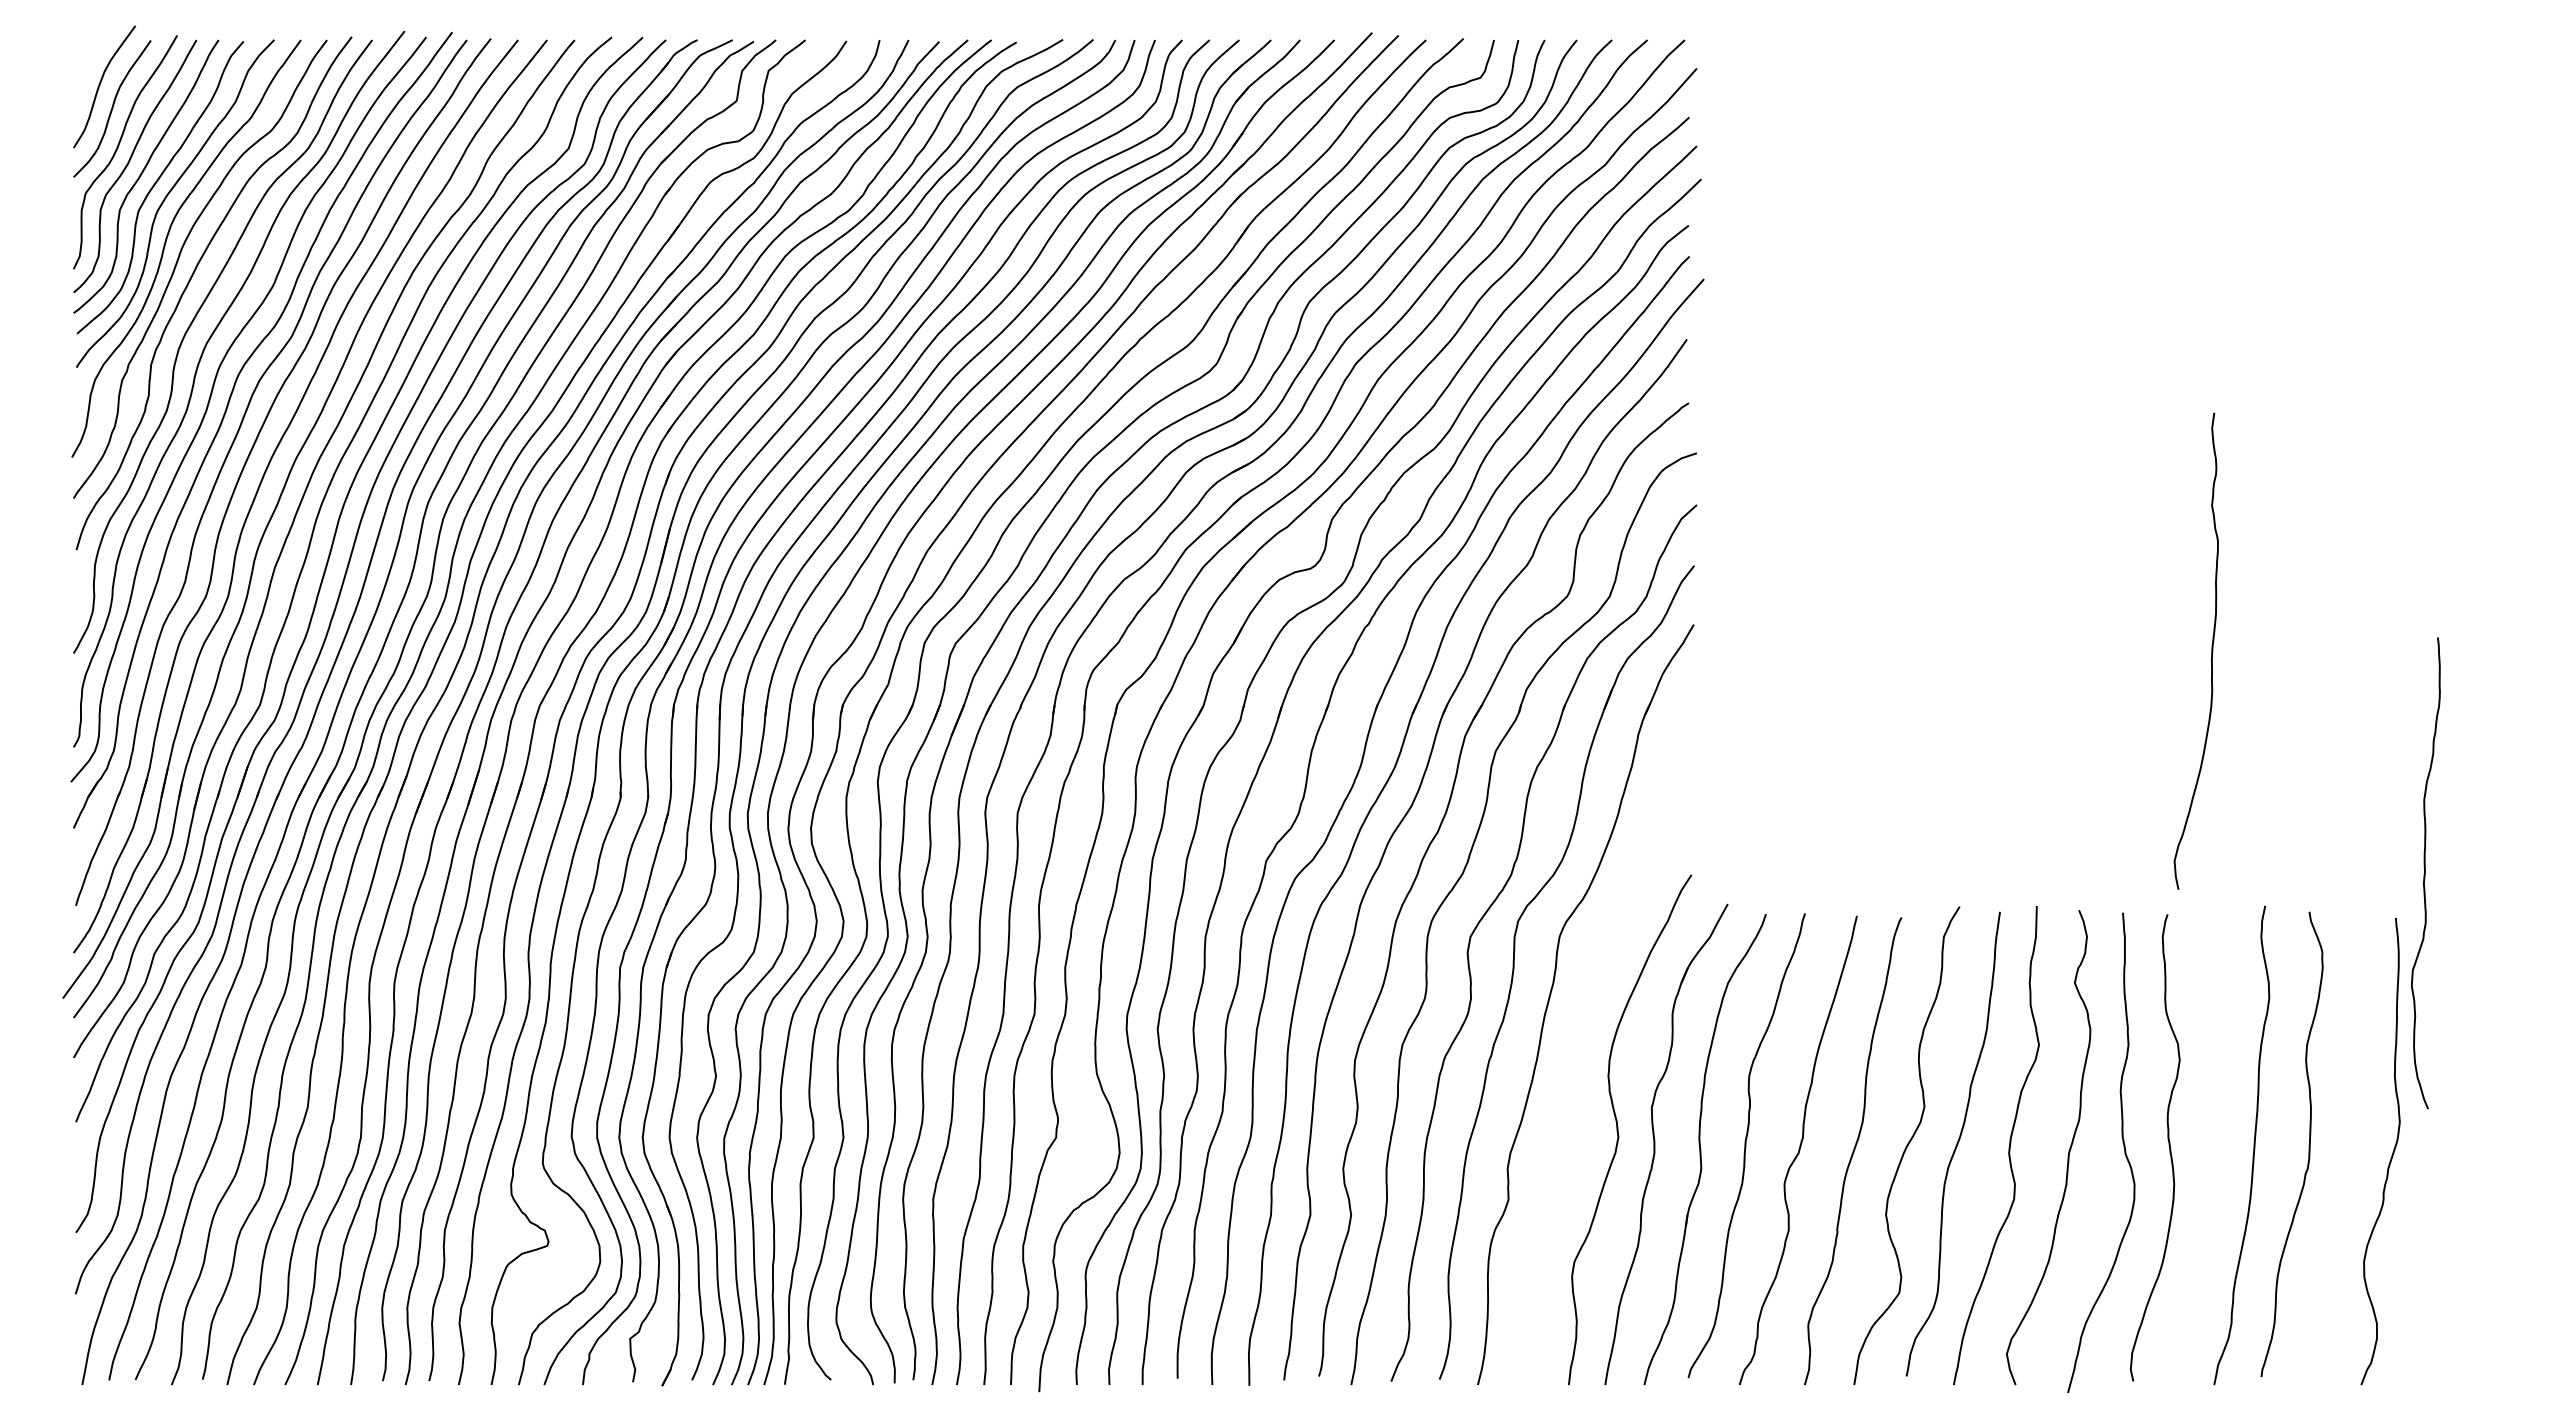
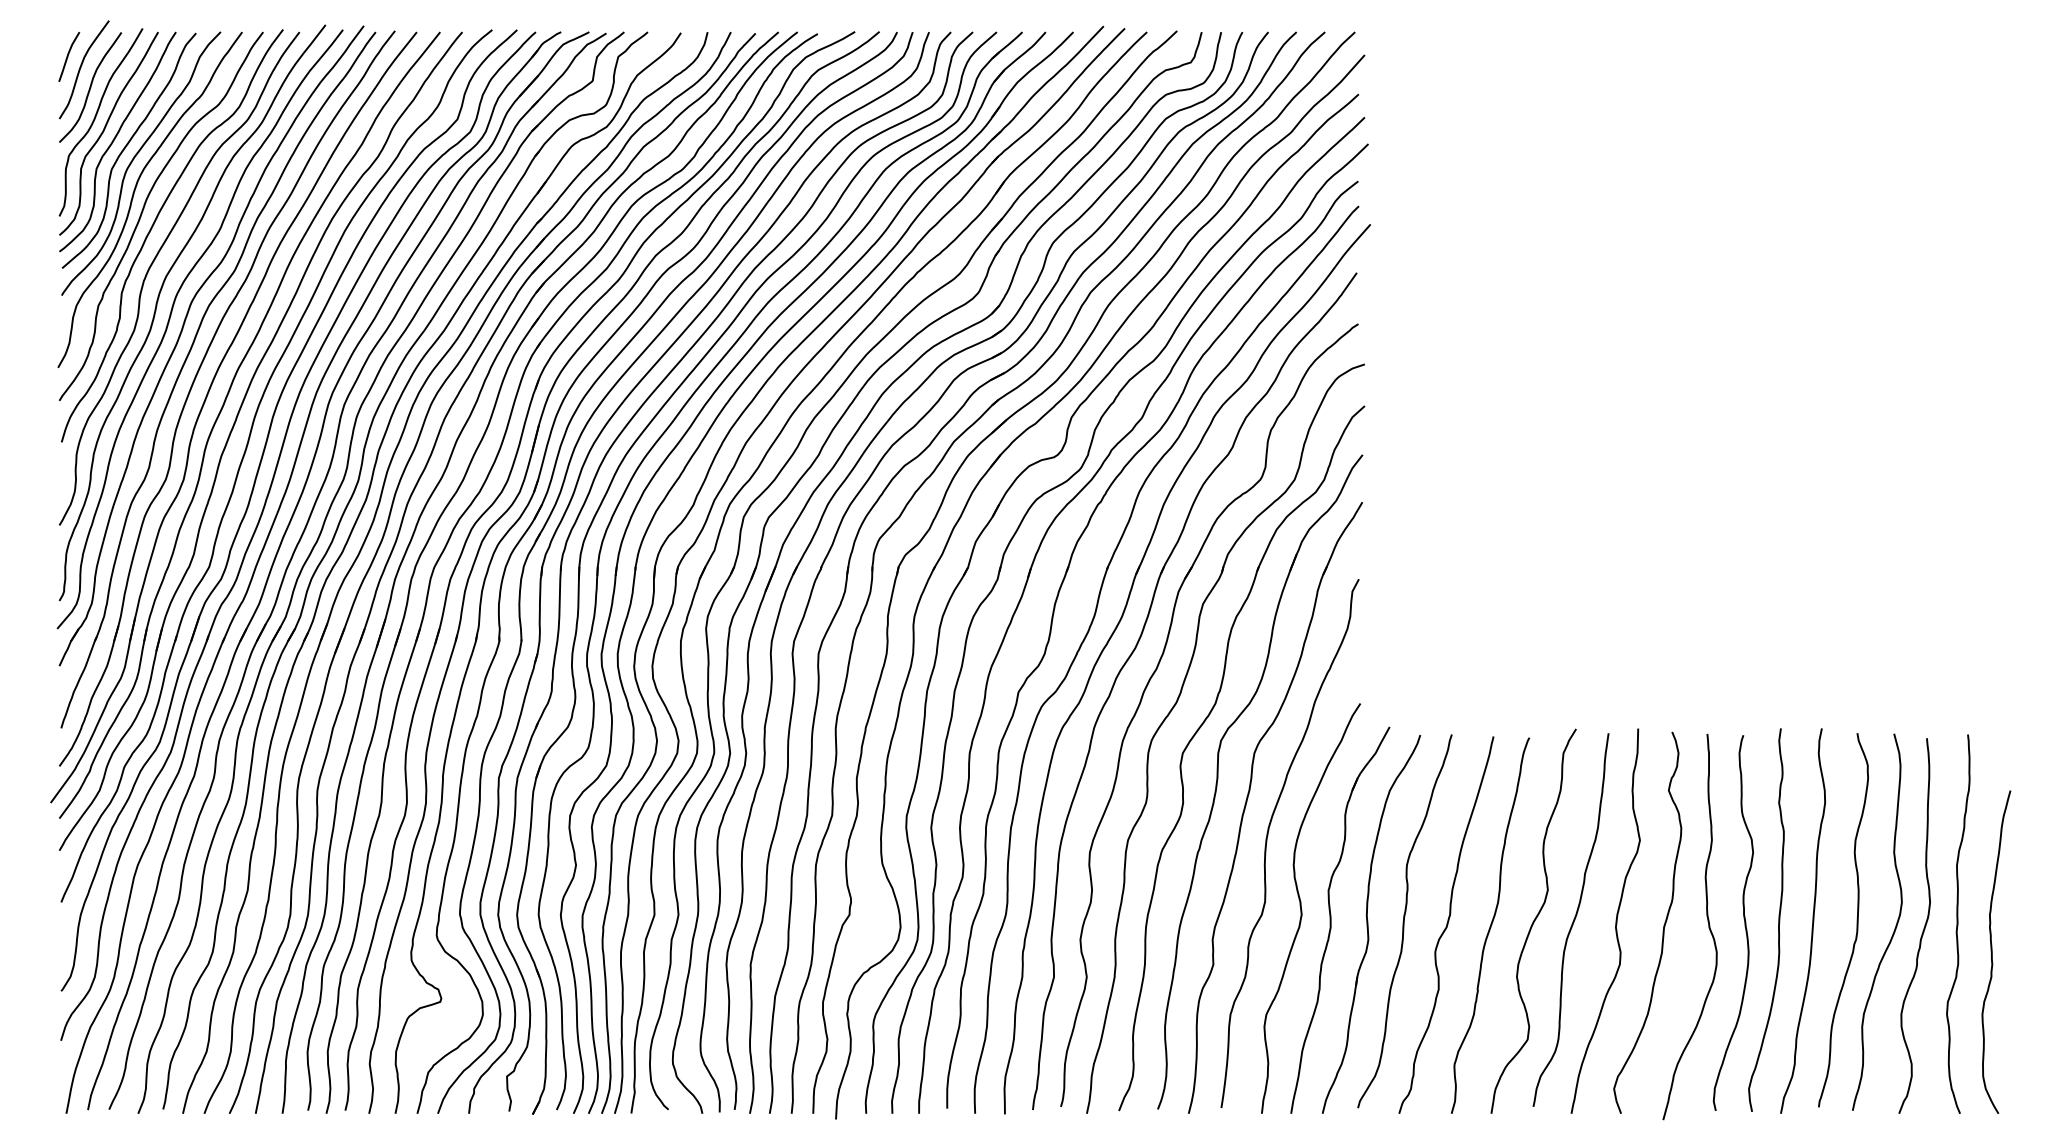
line: (84, 70) -> (68, 56), added
curve: (2211, 650) -> (1778, 919), moved
curve: (2425, 873) -> (1958, 924), moved
curve: (1576, 1041) -> (1268, 837), added
curve: (2356, 1152) -> (1895, 926), added
curve: (2477, 1184) -> (1992, 952), added

